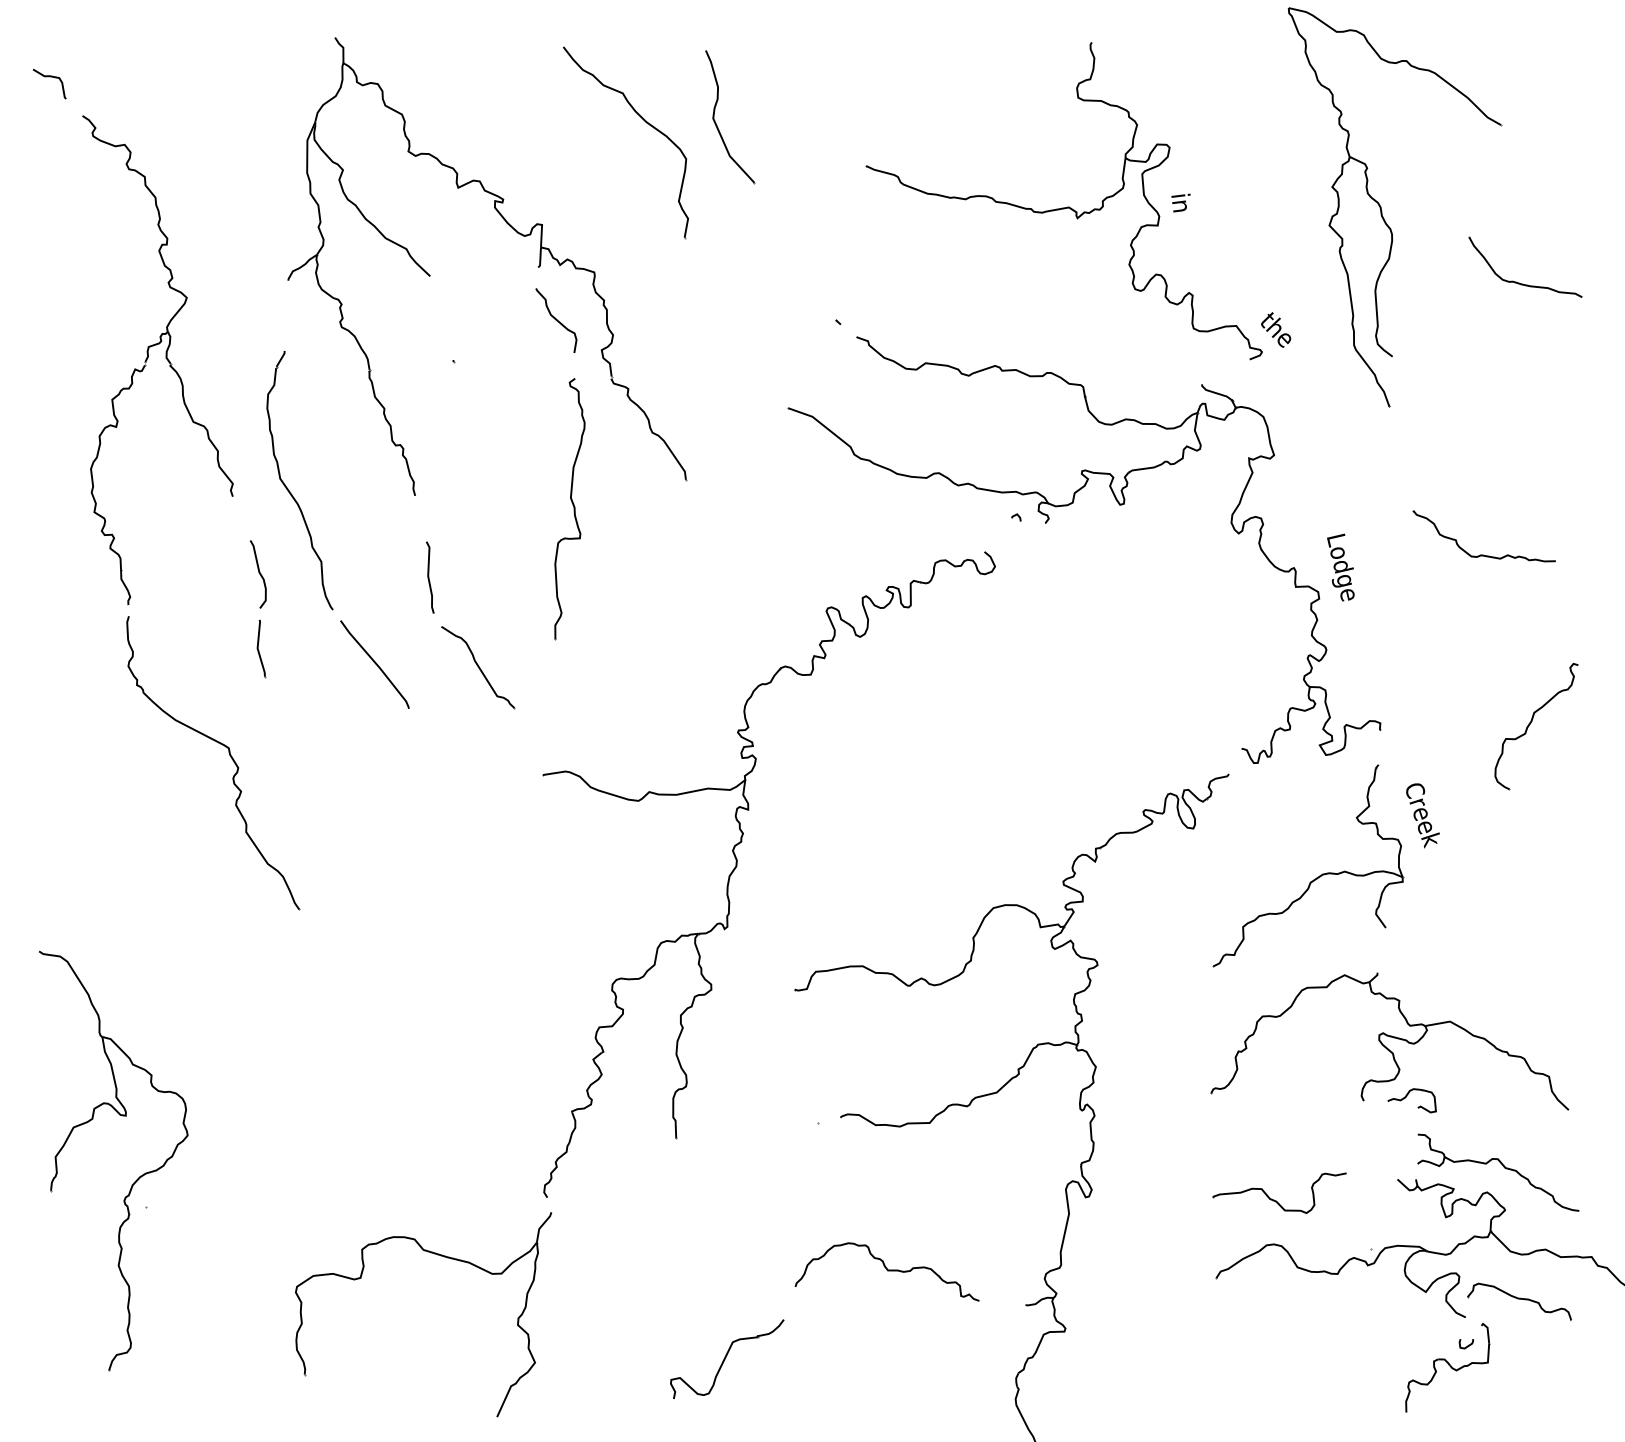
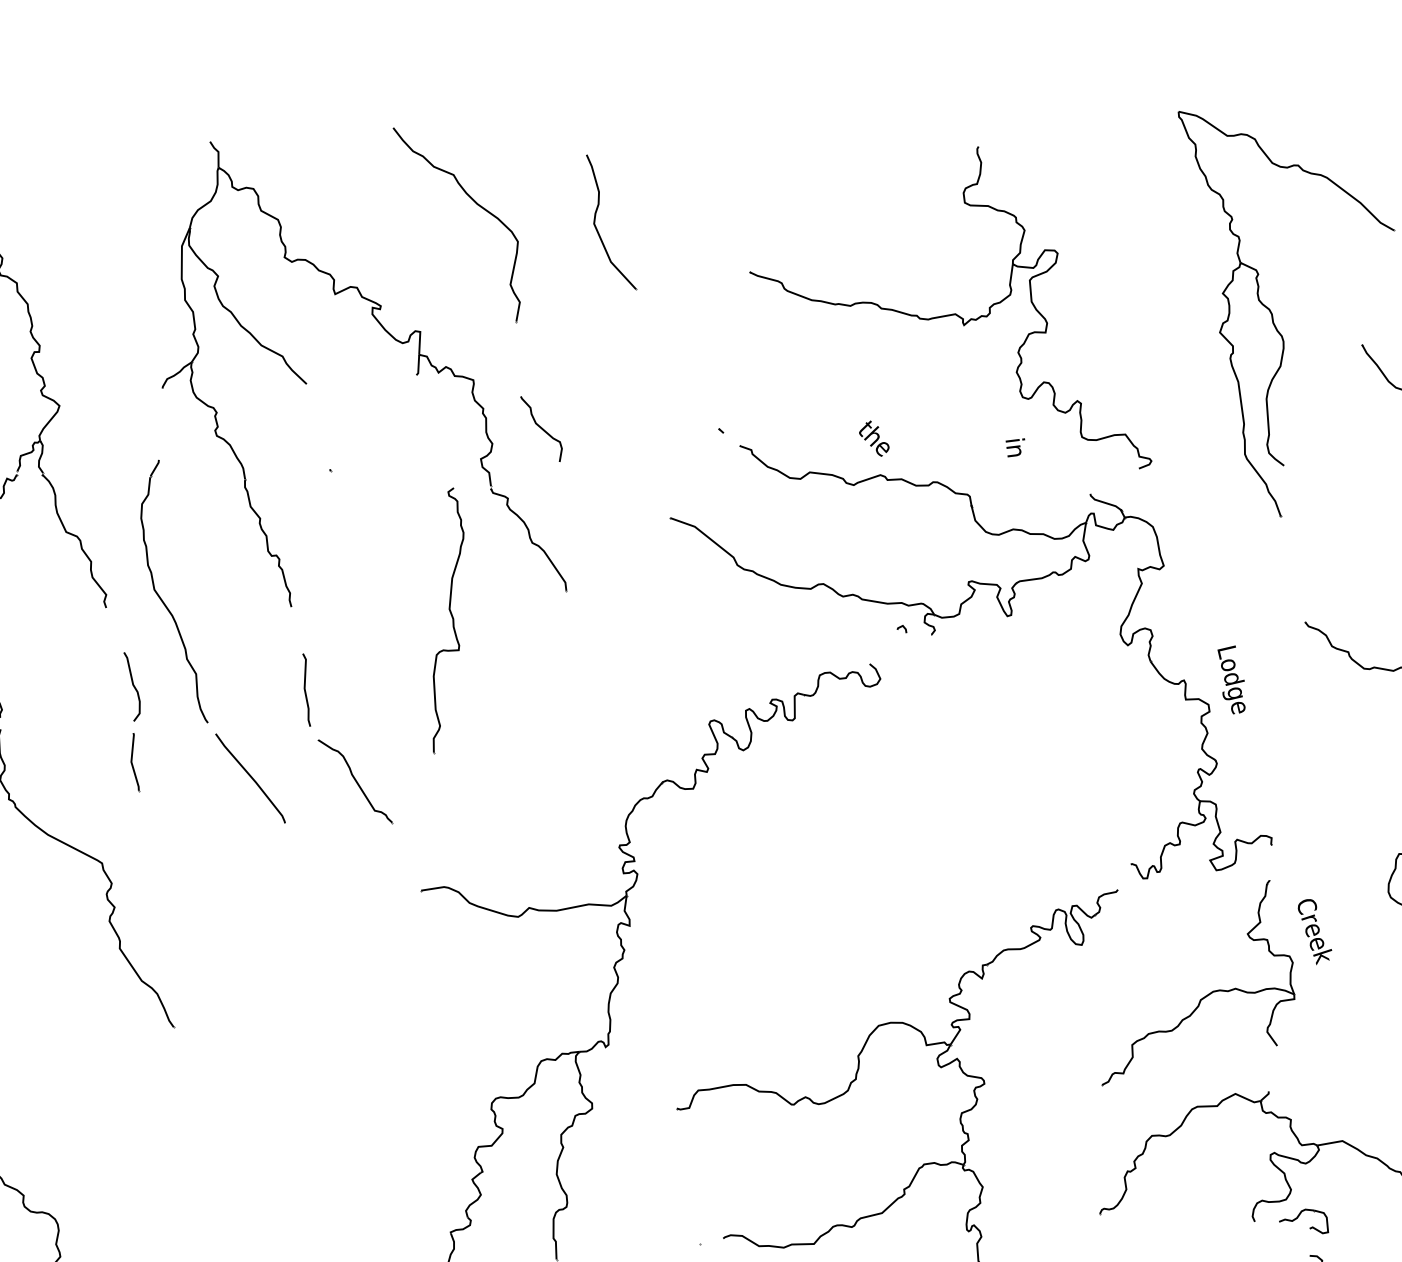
part: (645, 122) -> (476, 204), moved
text: (1180, 202) -> (1014, 447), moved
curve: (556, 320) -> (541, 428), moved
text: (1276, 329) -> (874, 438), moved

